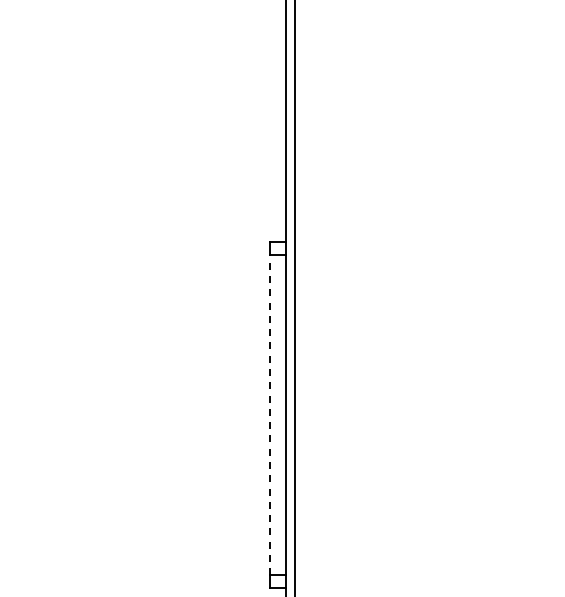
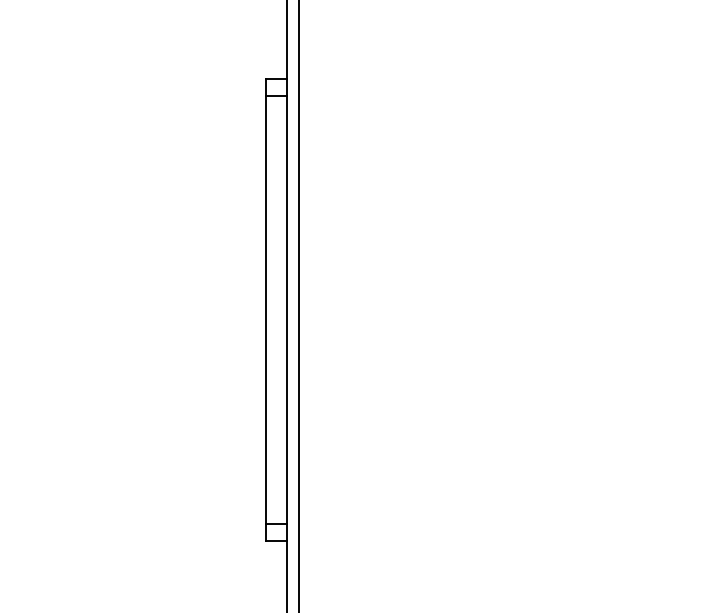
line: (270, 414) -> (266, 309), dashed -> solid

